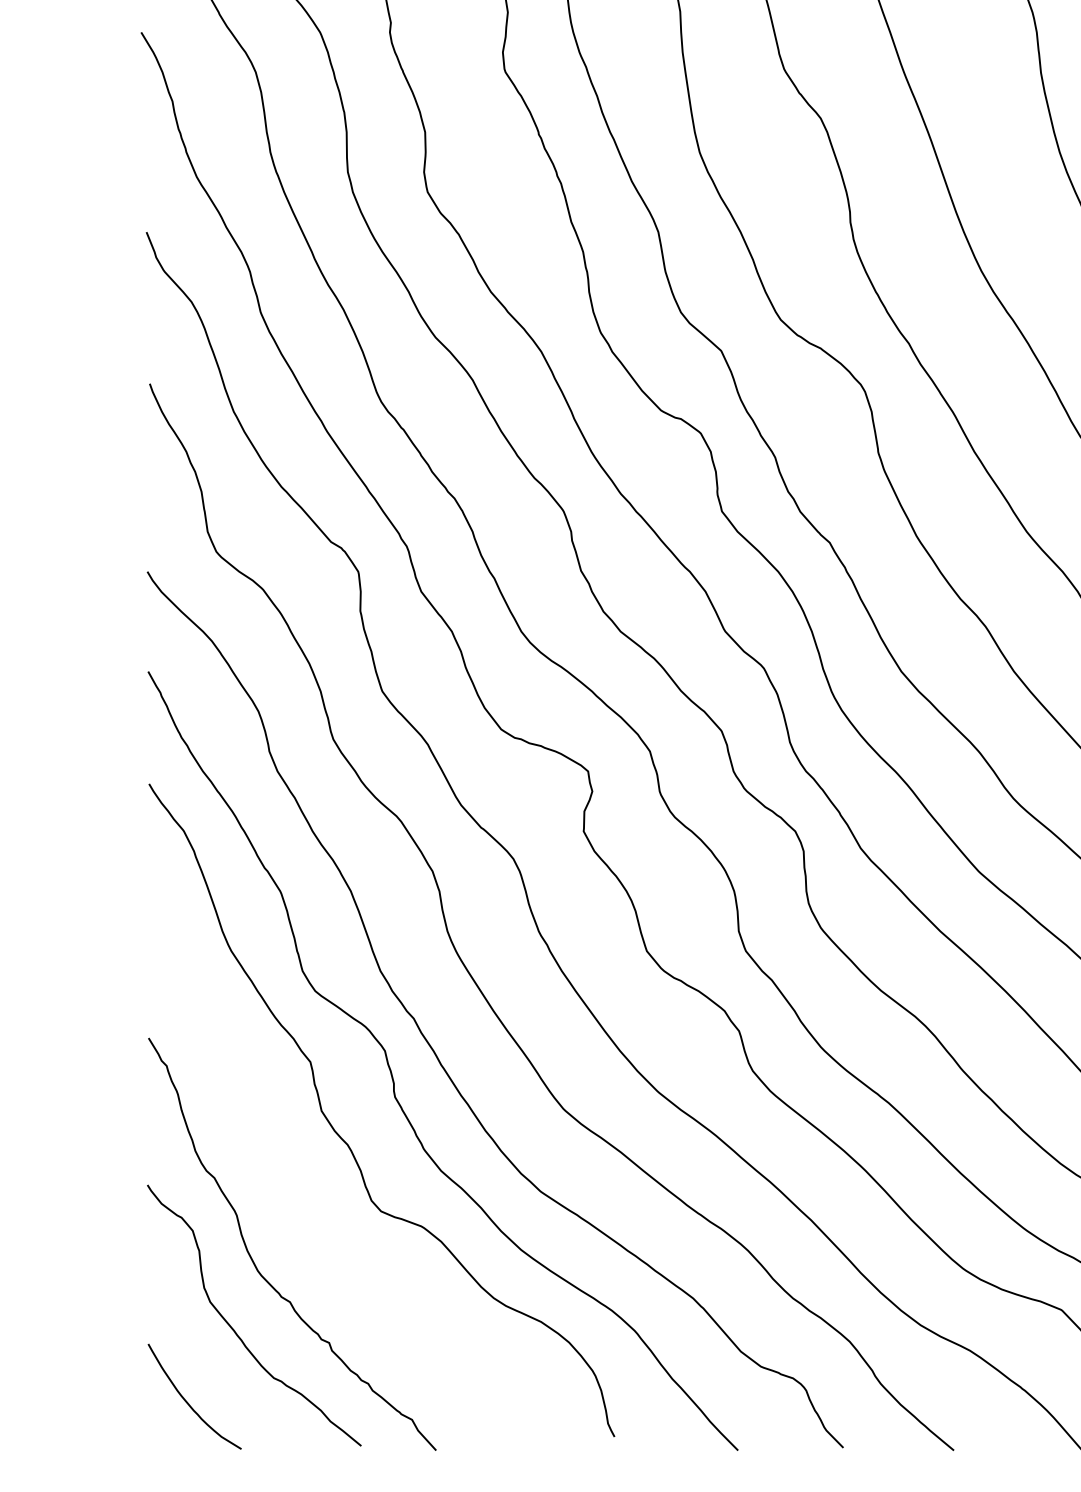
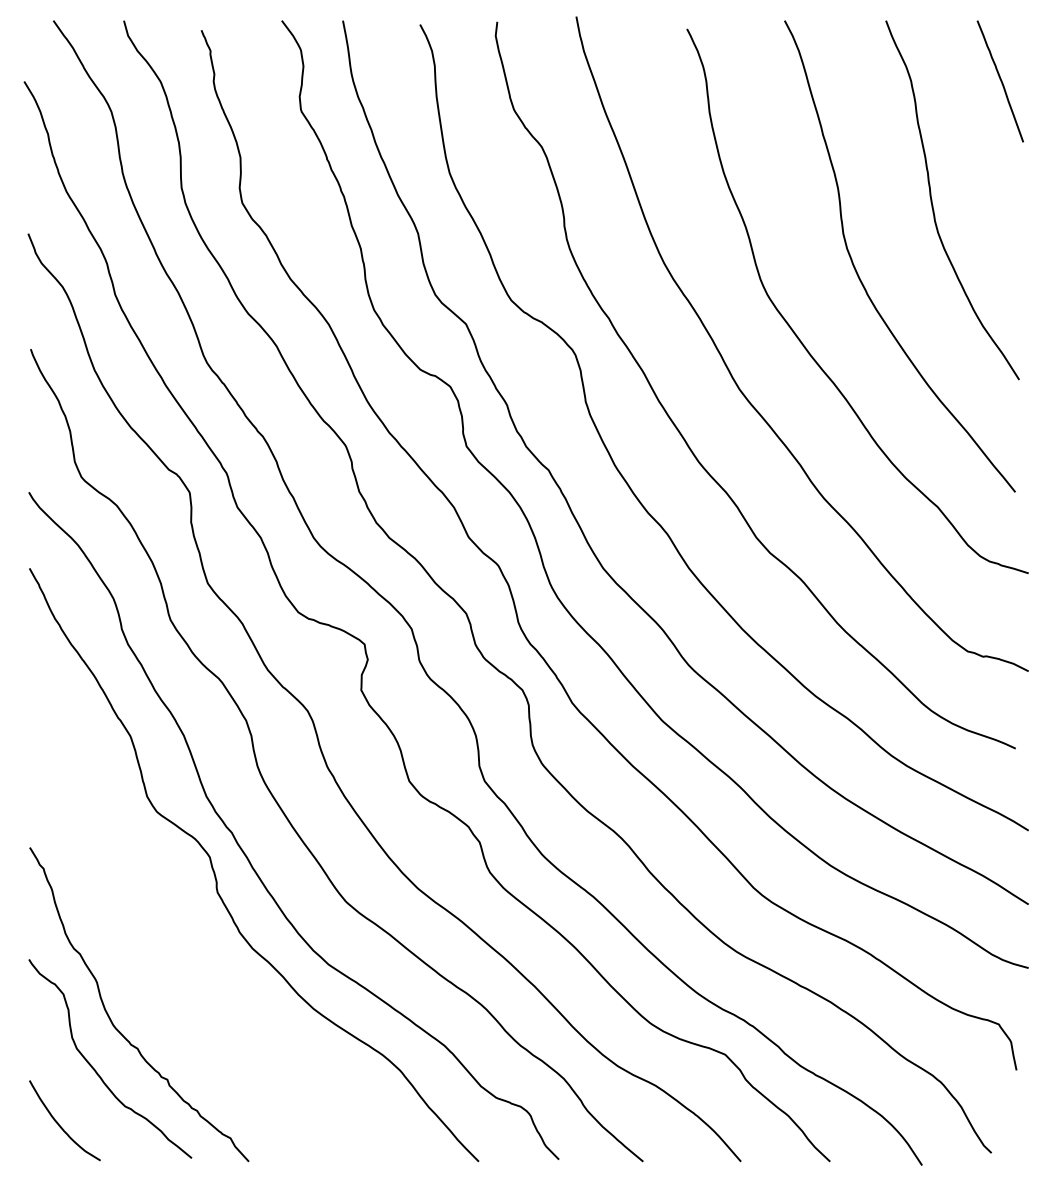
curve: (347, 1143) -> (181, 927), removed

